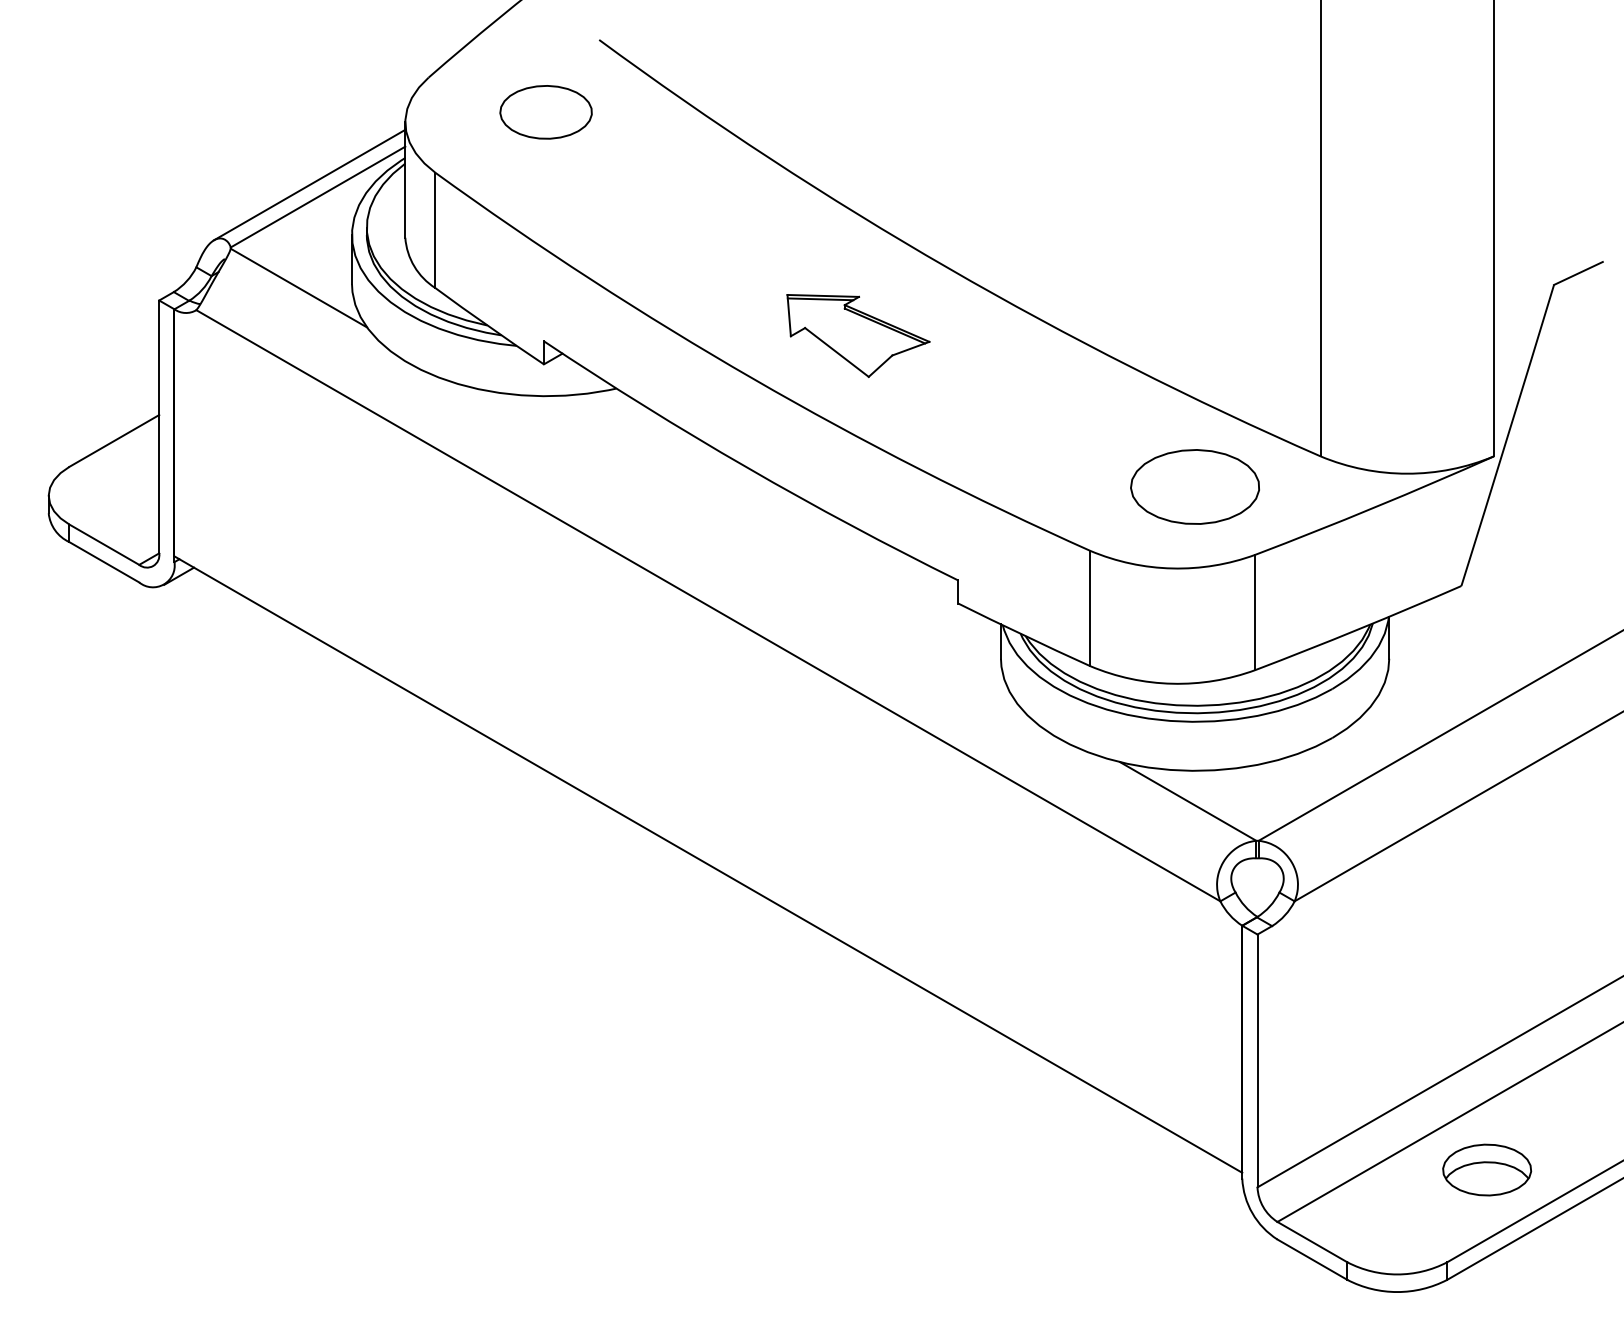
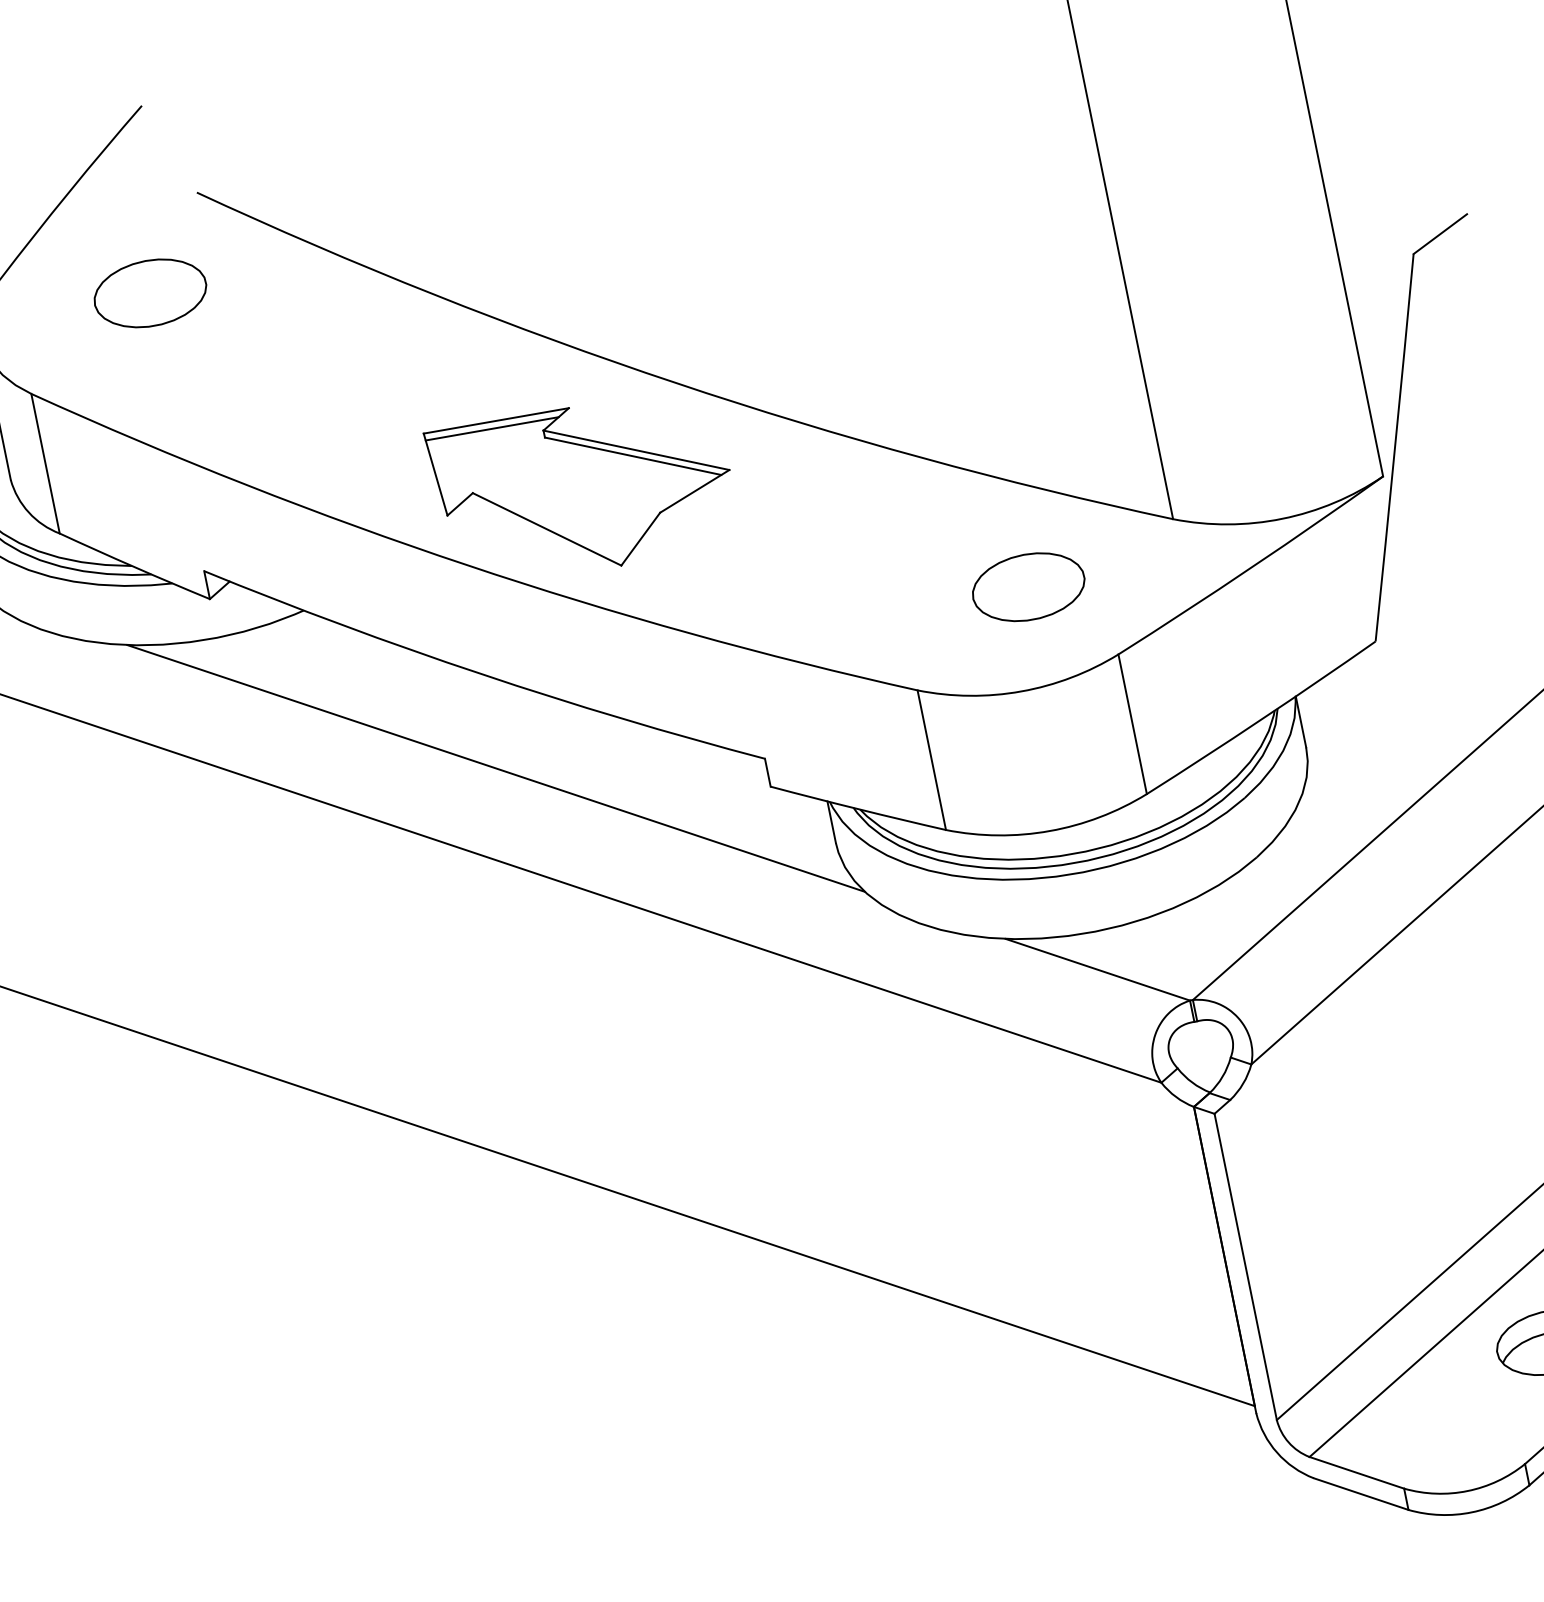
part: (858, 335) -> (583, 486), size x1.67
part: (1194, 486) -> (1027, 586), size x0.71
line: (743, 544) -> (495, 768), added

